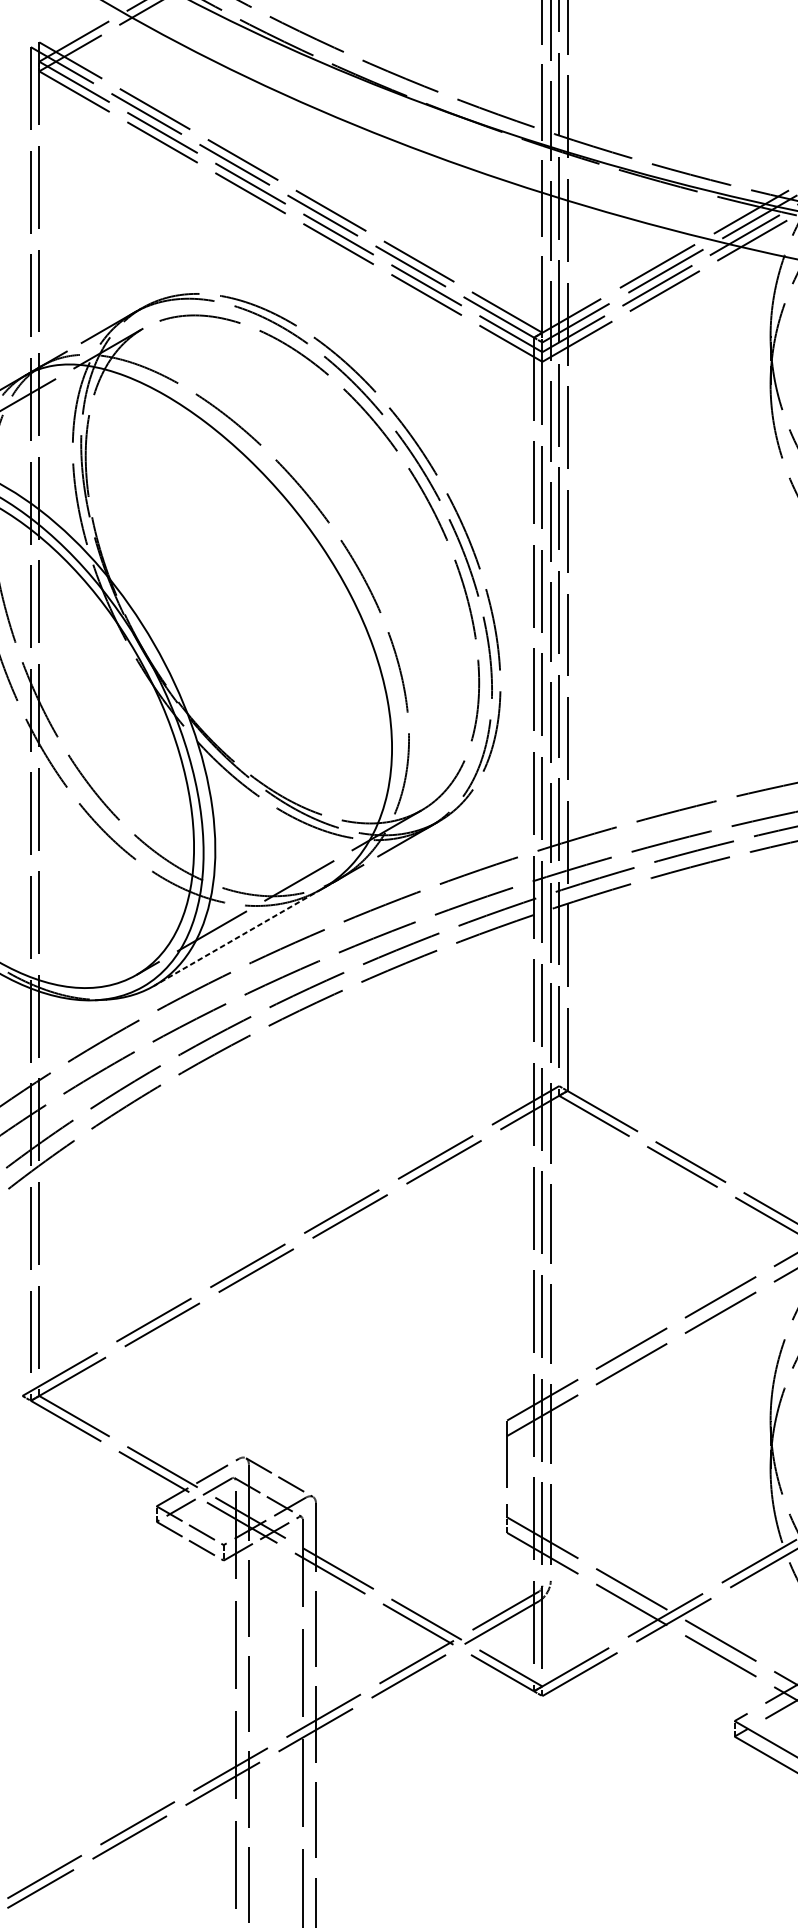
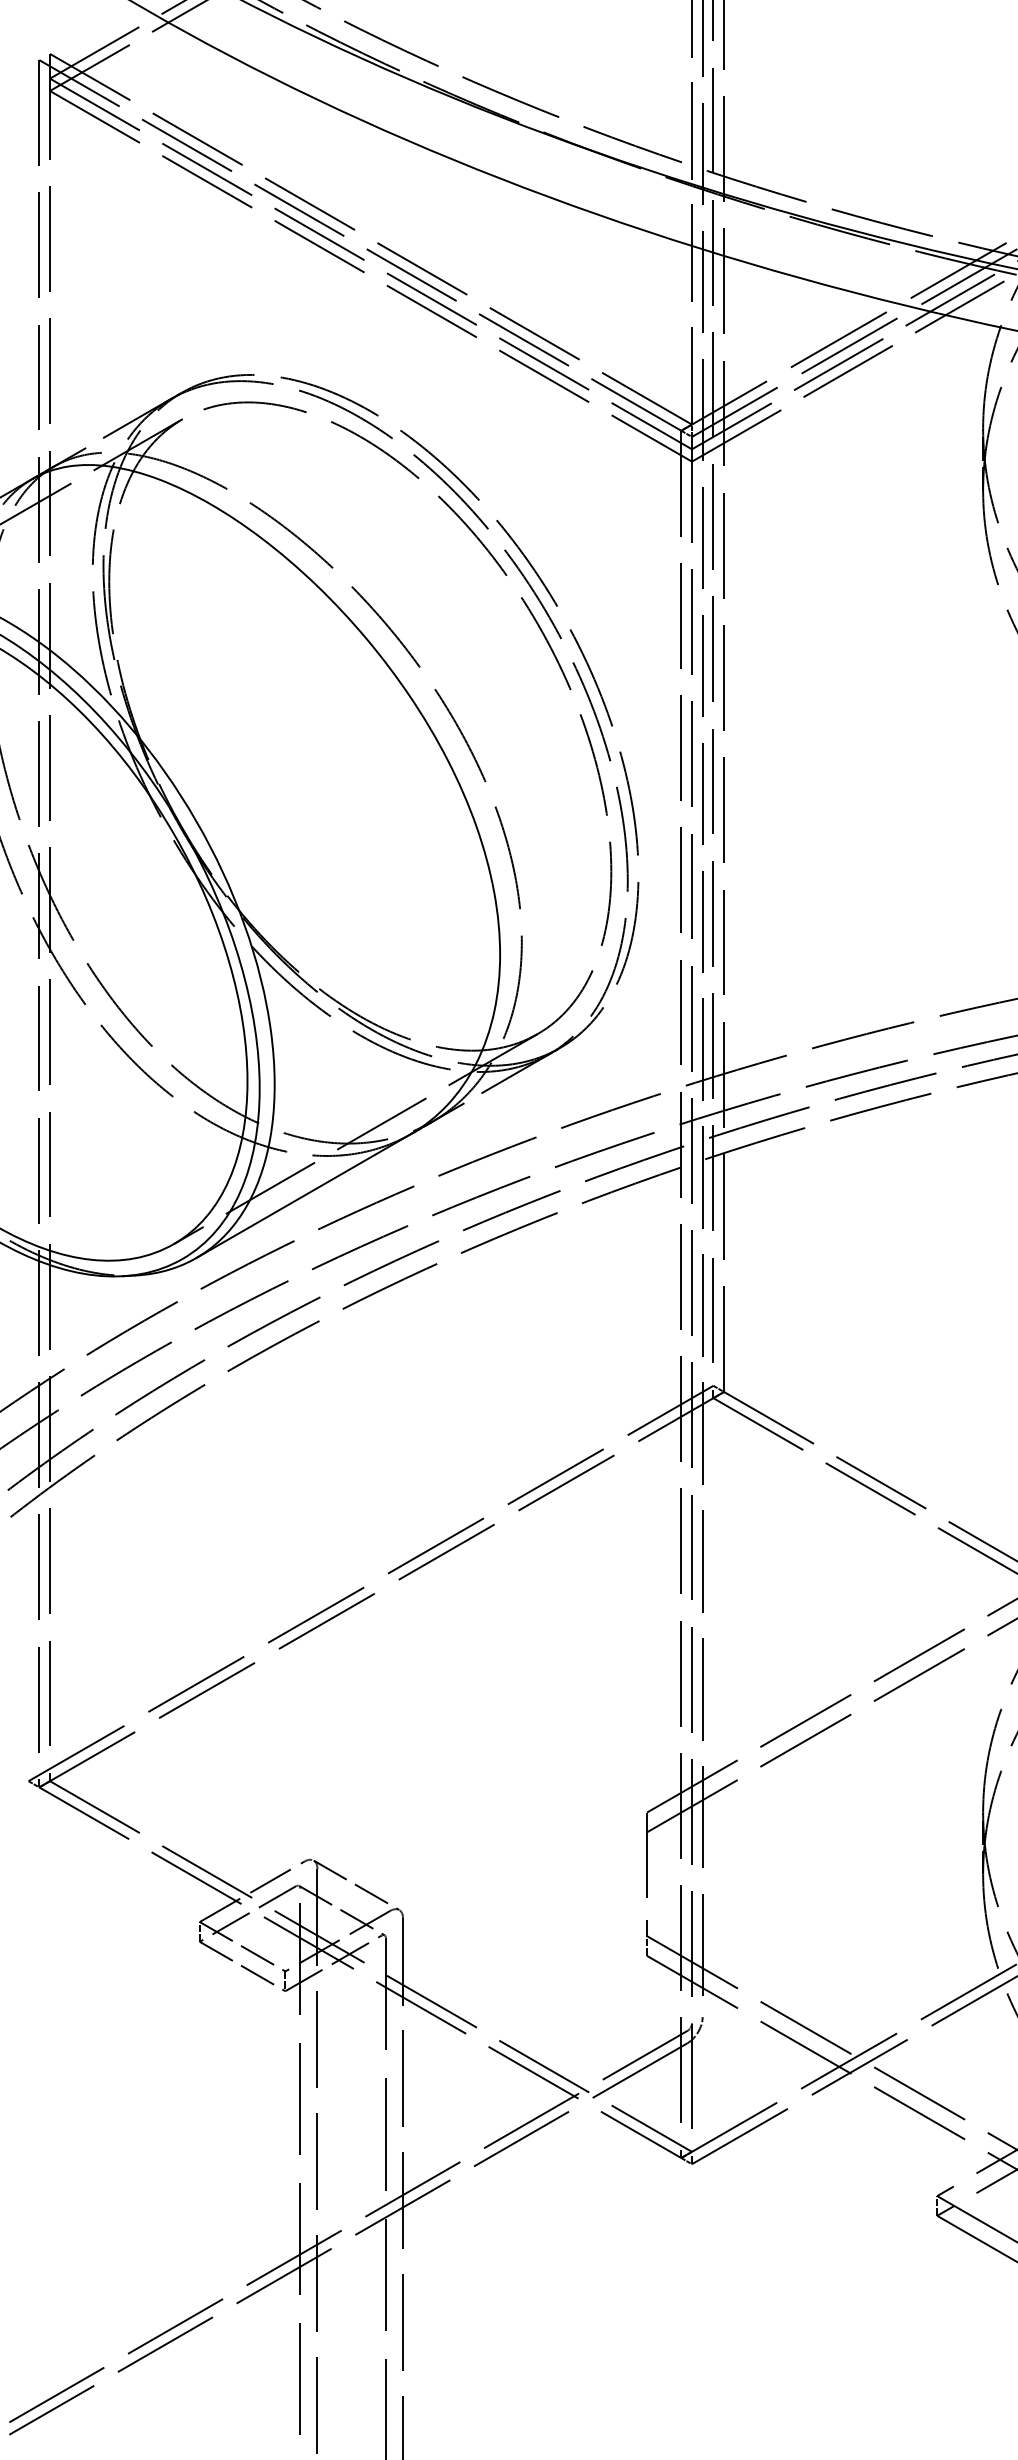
line: (237, 937) -> (303, 1196), dashed -> solid

